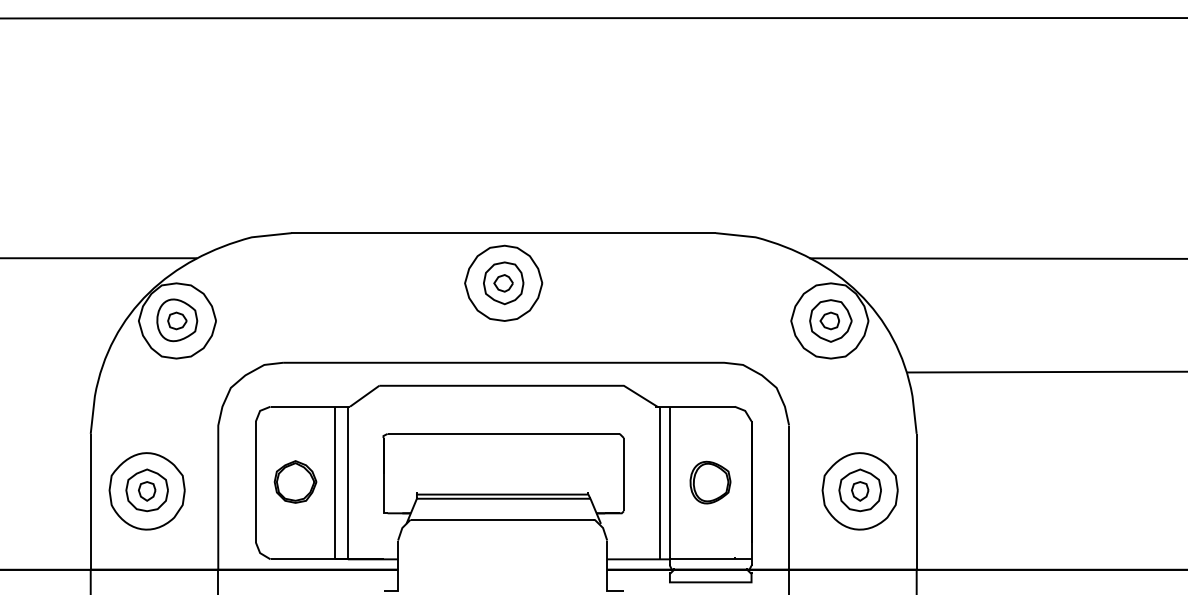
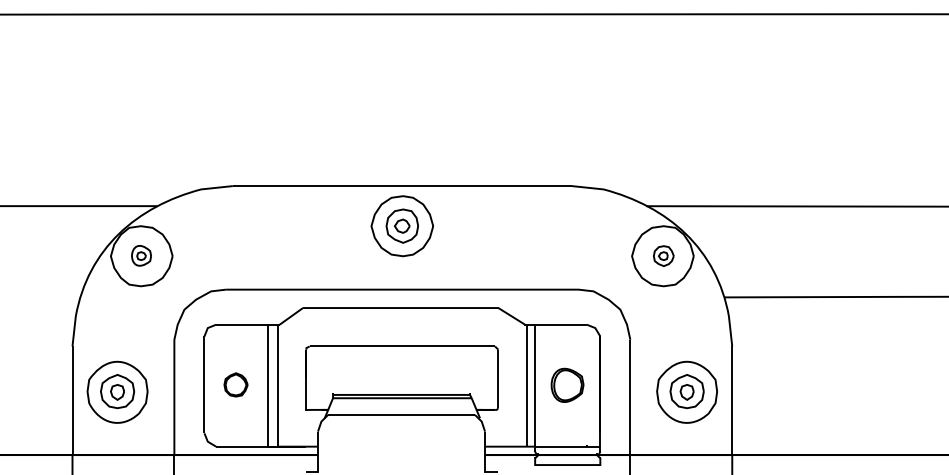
part: (177, 320) -> (141, 255), size x0.6
part: (830, 320) -> (663, 255), size x0.6
part: (294, 481) -> (235, 384), size x0.7

